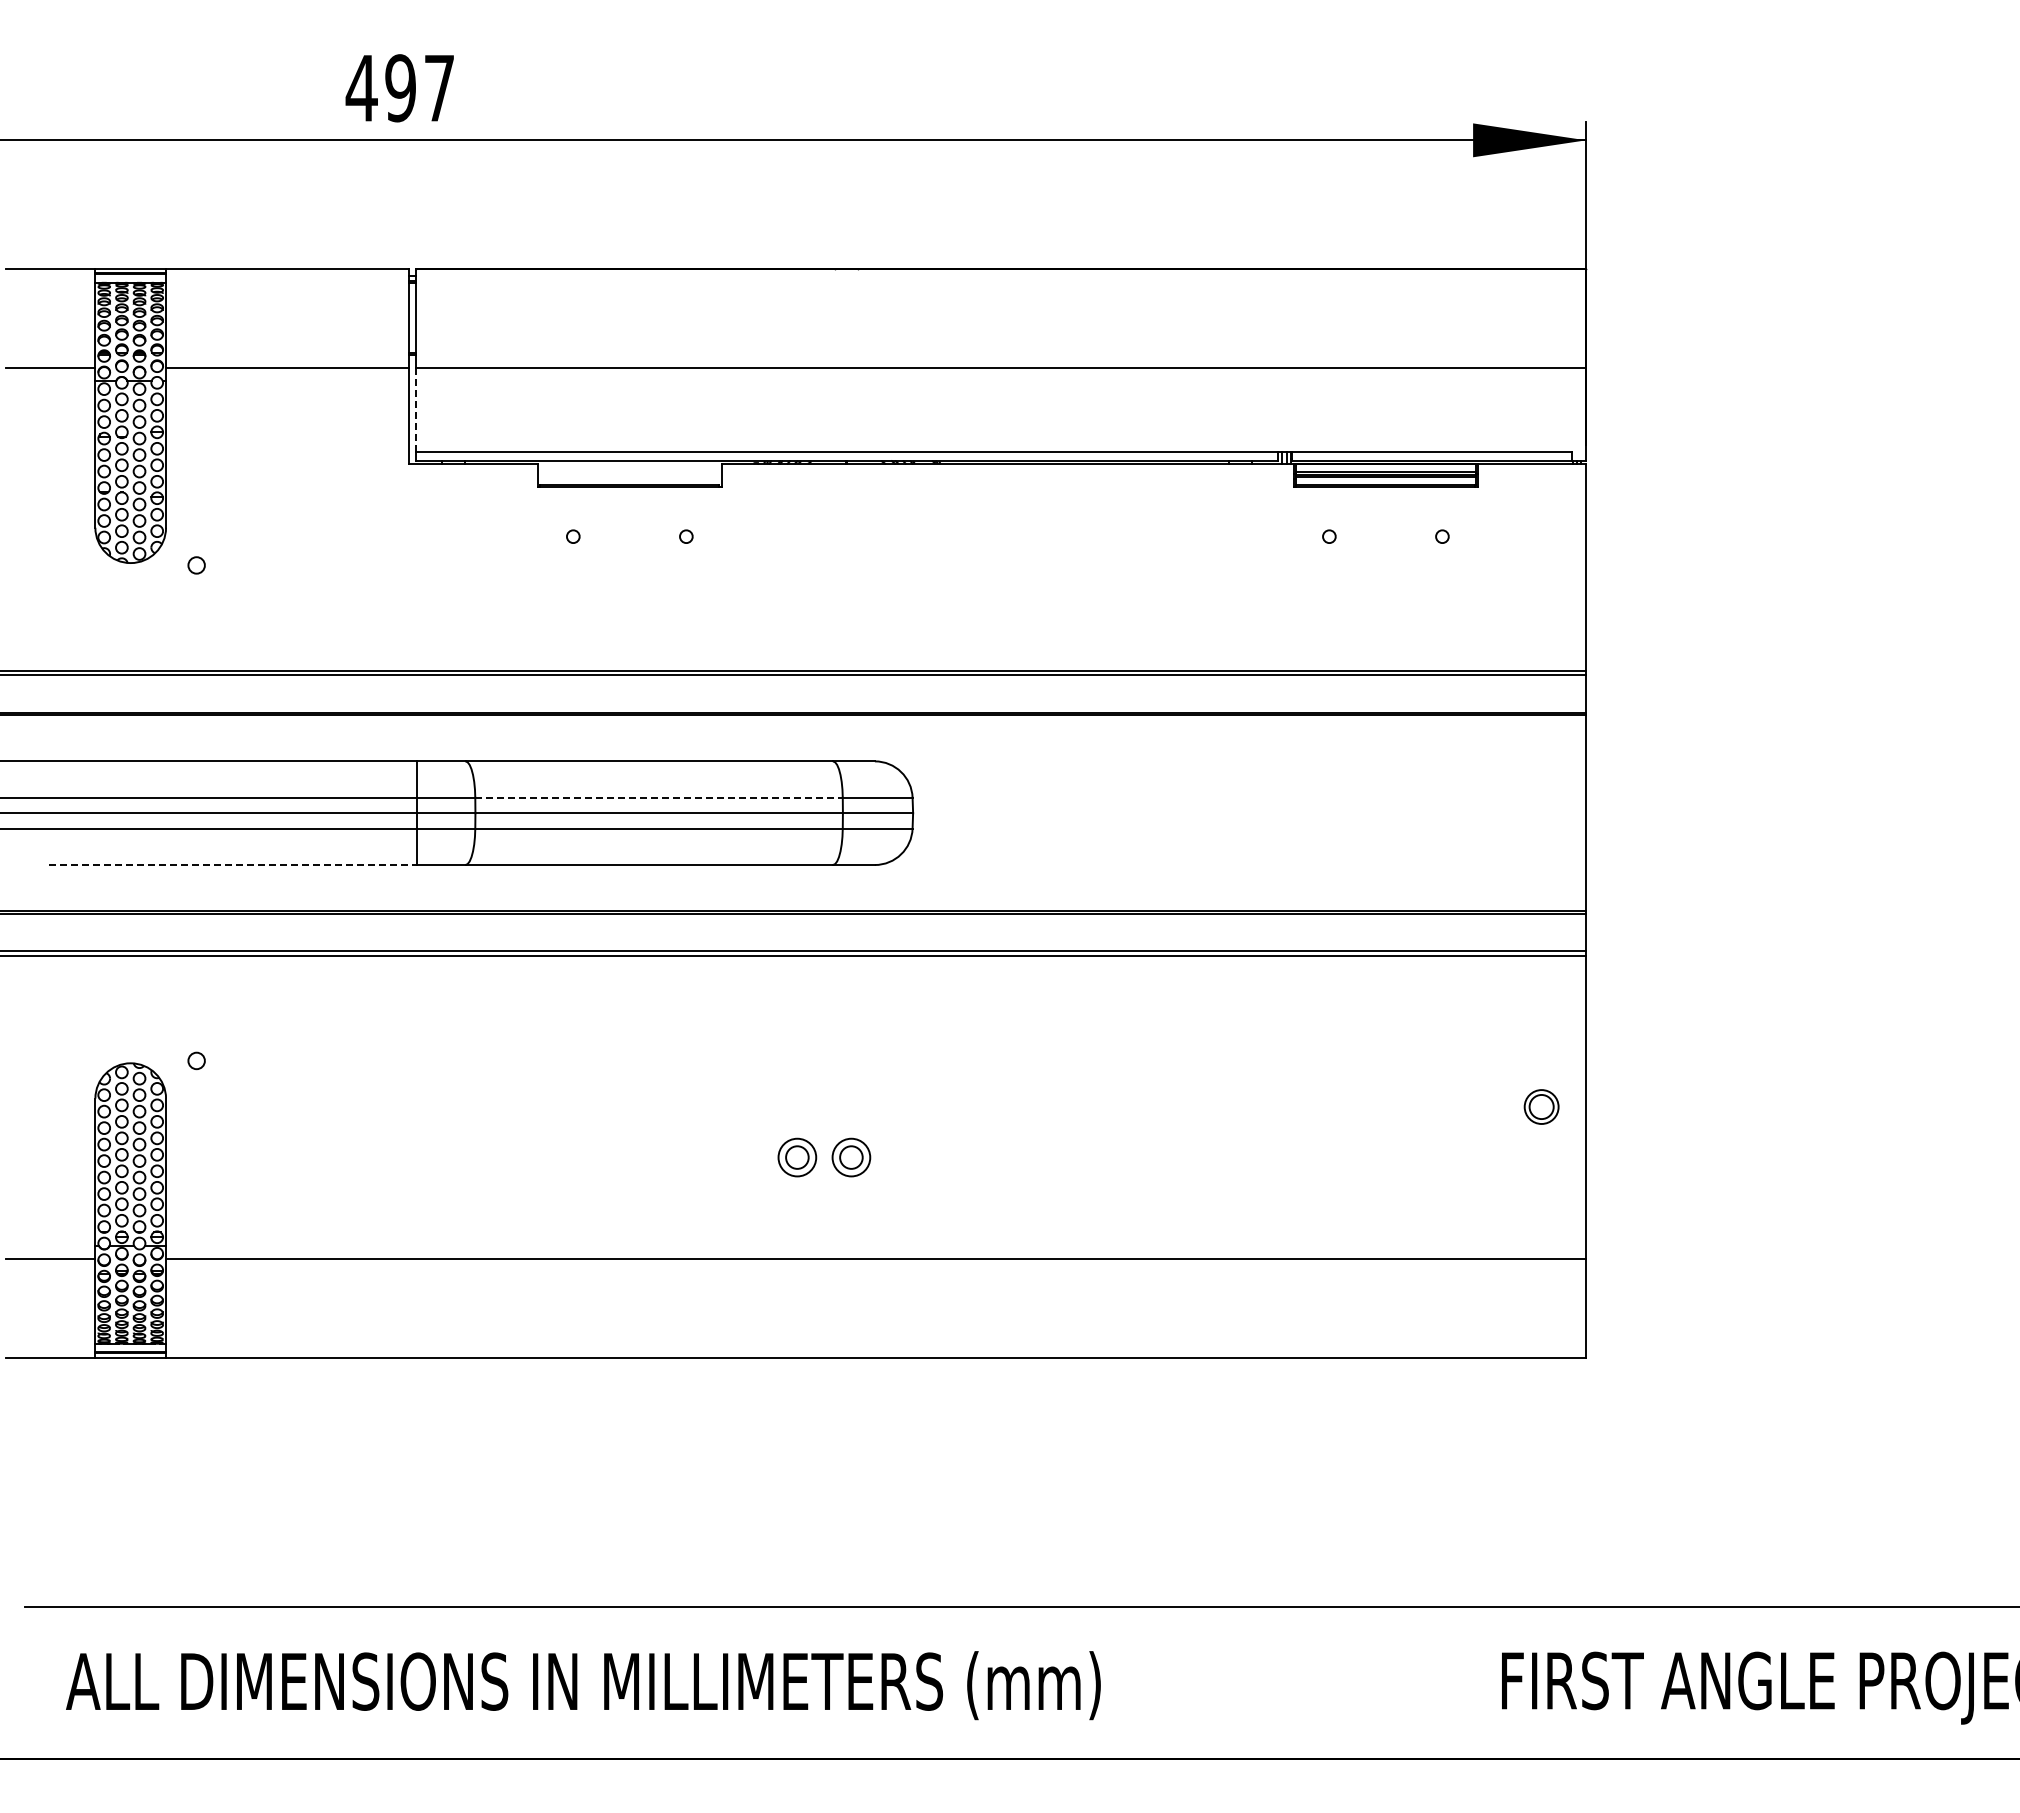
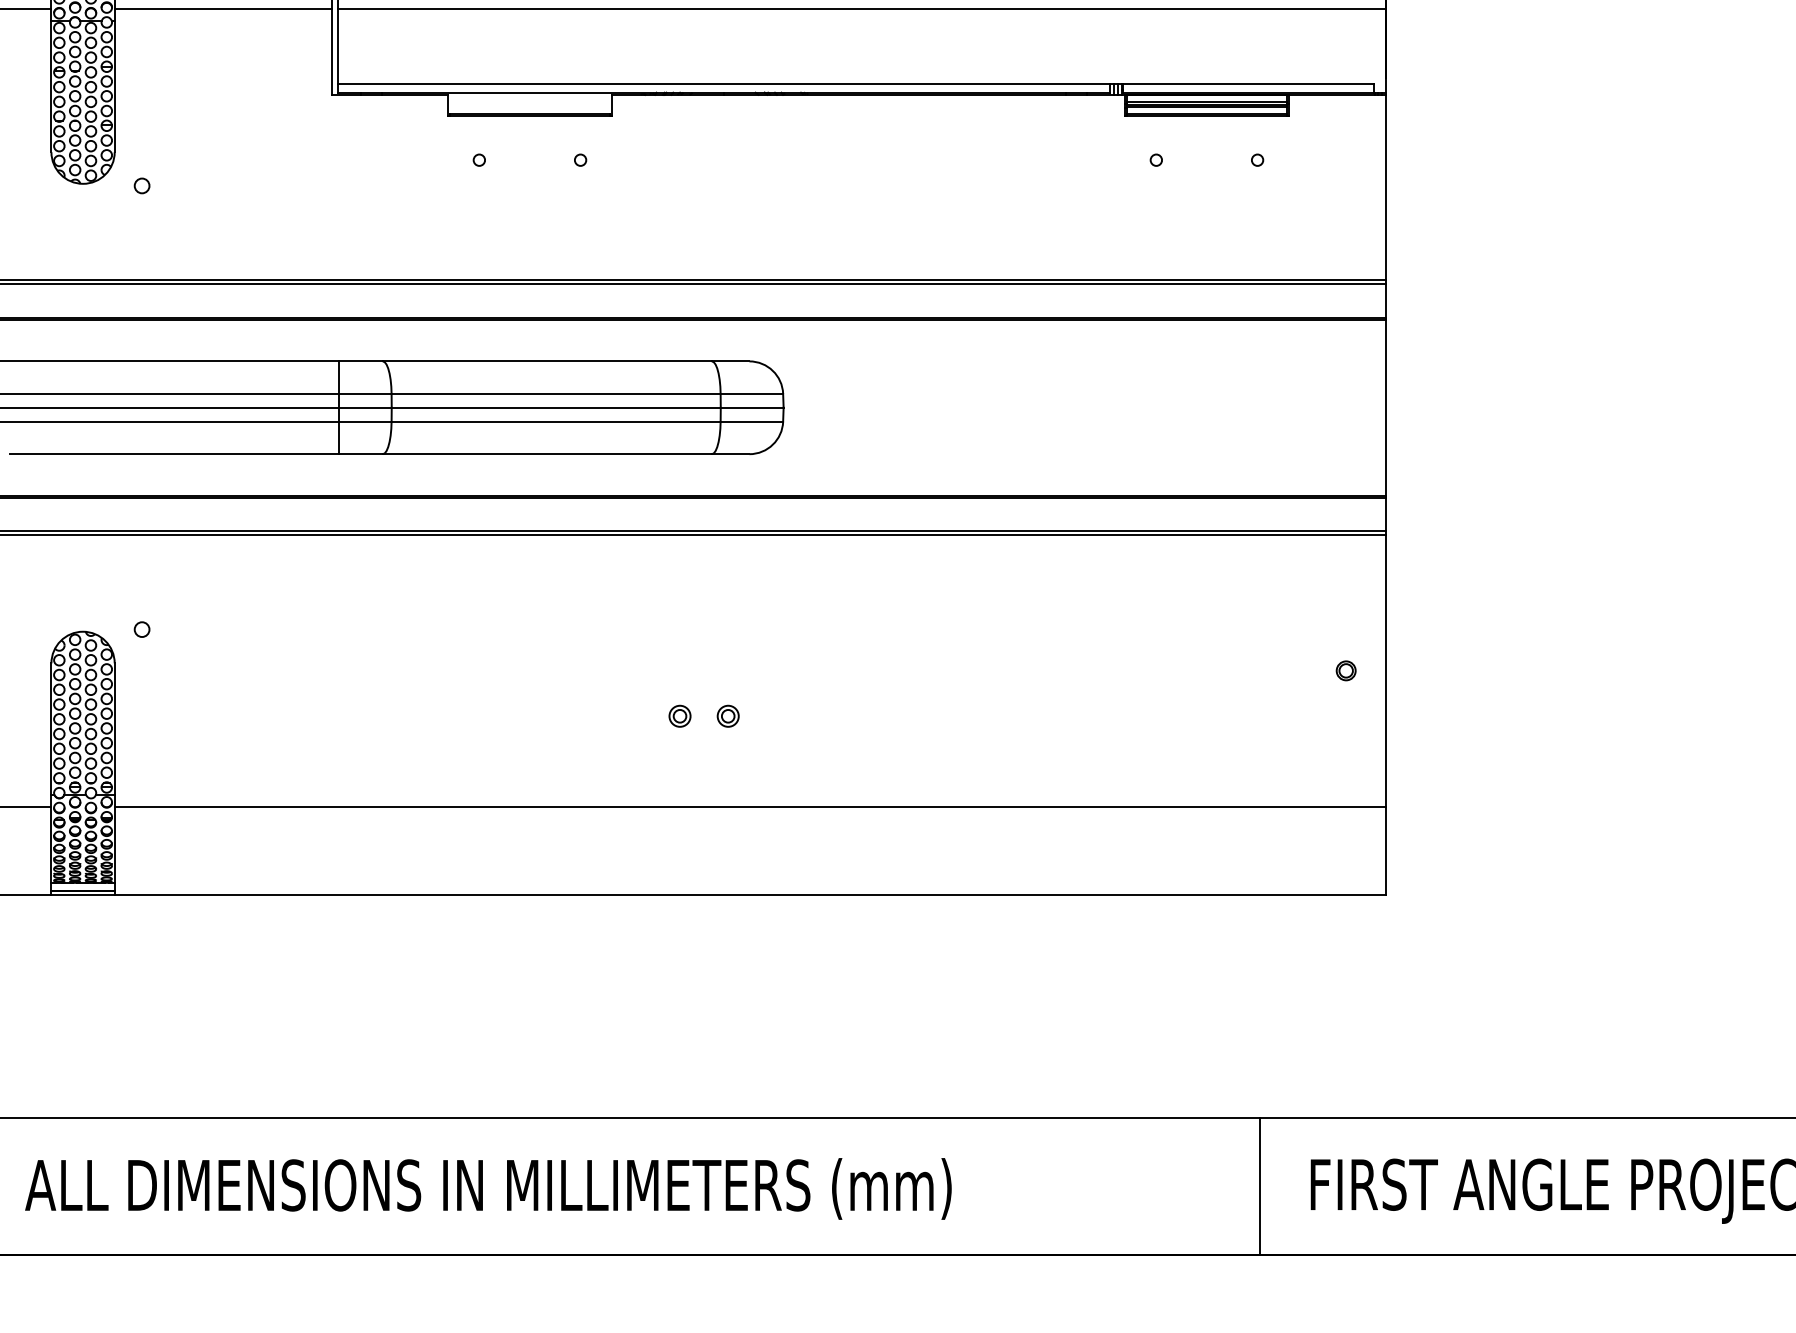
line: (415, 409) -> (338, 46), dashed -> solid
line: (659, 797) -> (556, 393), dashed -> solid
line: (233, 865) -> (175, 454), dashed -> solid
part: (1540, 1106) -> (1345, 670), size x0.62
part: (797, 1157) -> (680, 716), size x0.62
part: (850, 1157) -> (727, 716), size x0.62
line: (1445, 1682) -> (1260, 1186), added

